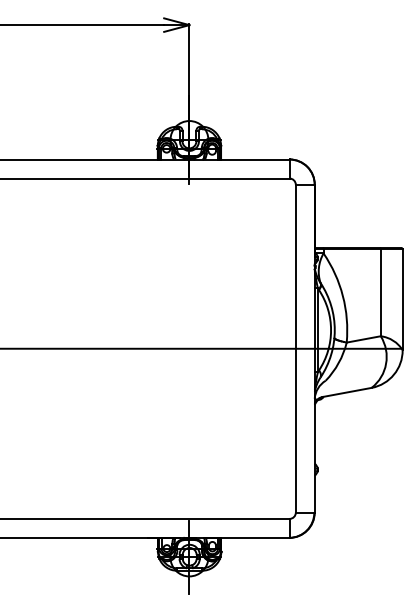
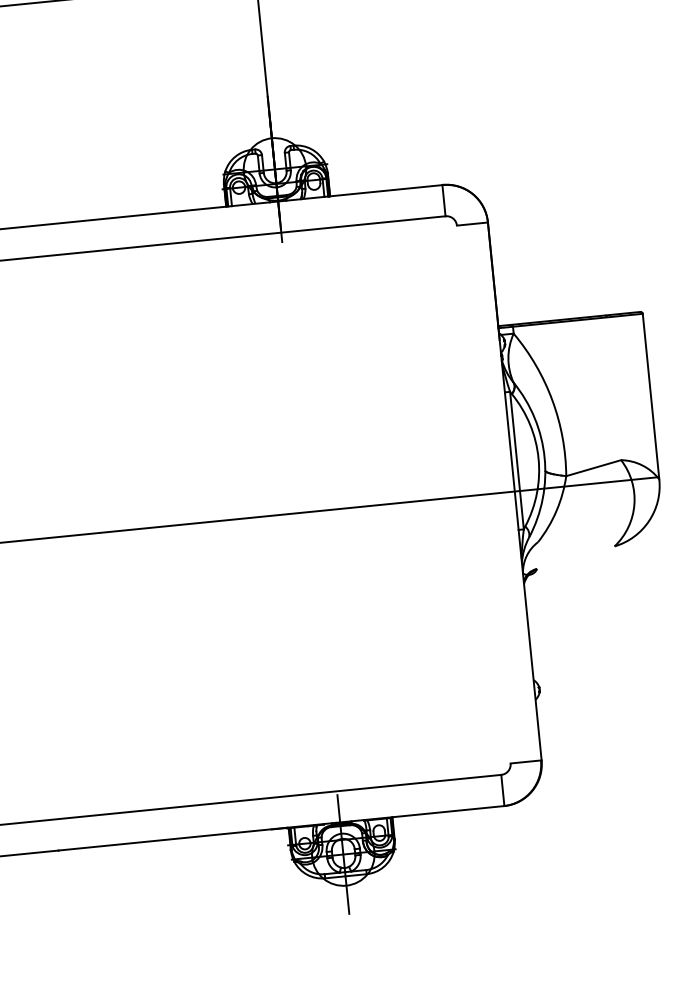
line: (380, 292) -> (613, 388), removed
line: (295, 348) -> (483, 494), removed
line: (346, 392) -> (574, 558), removed

